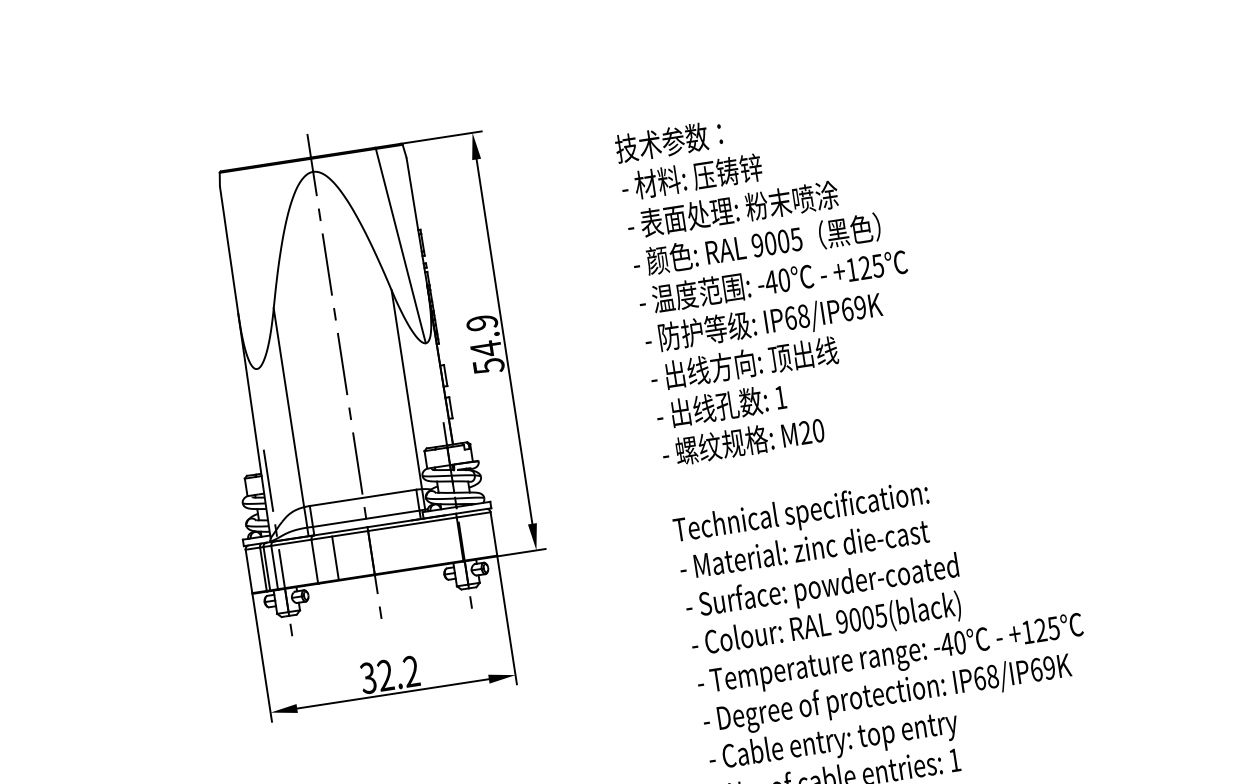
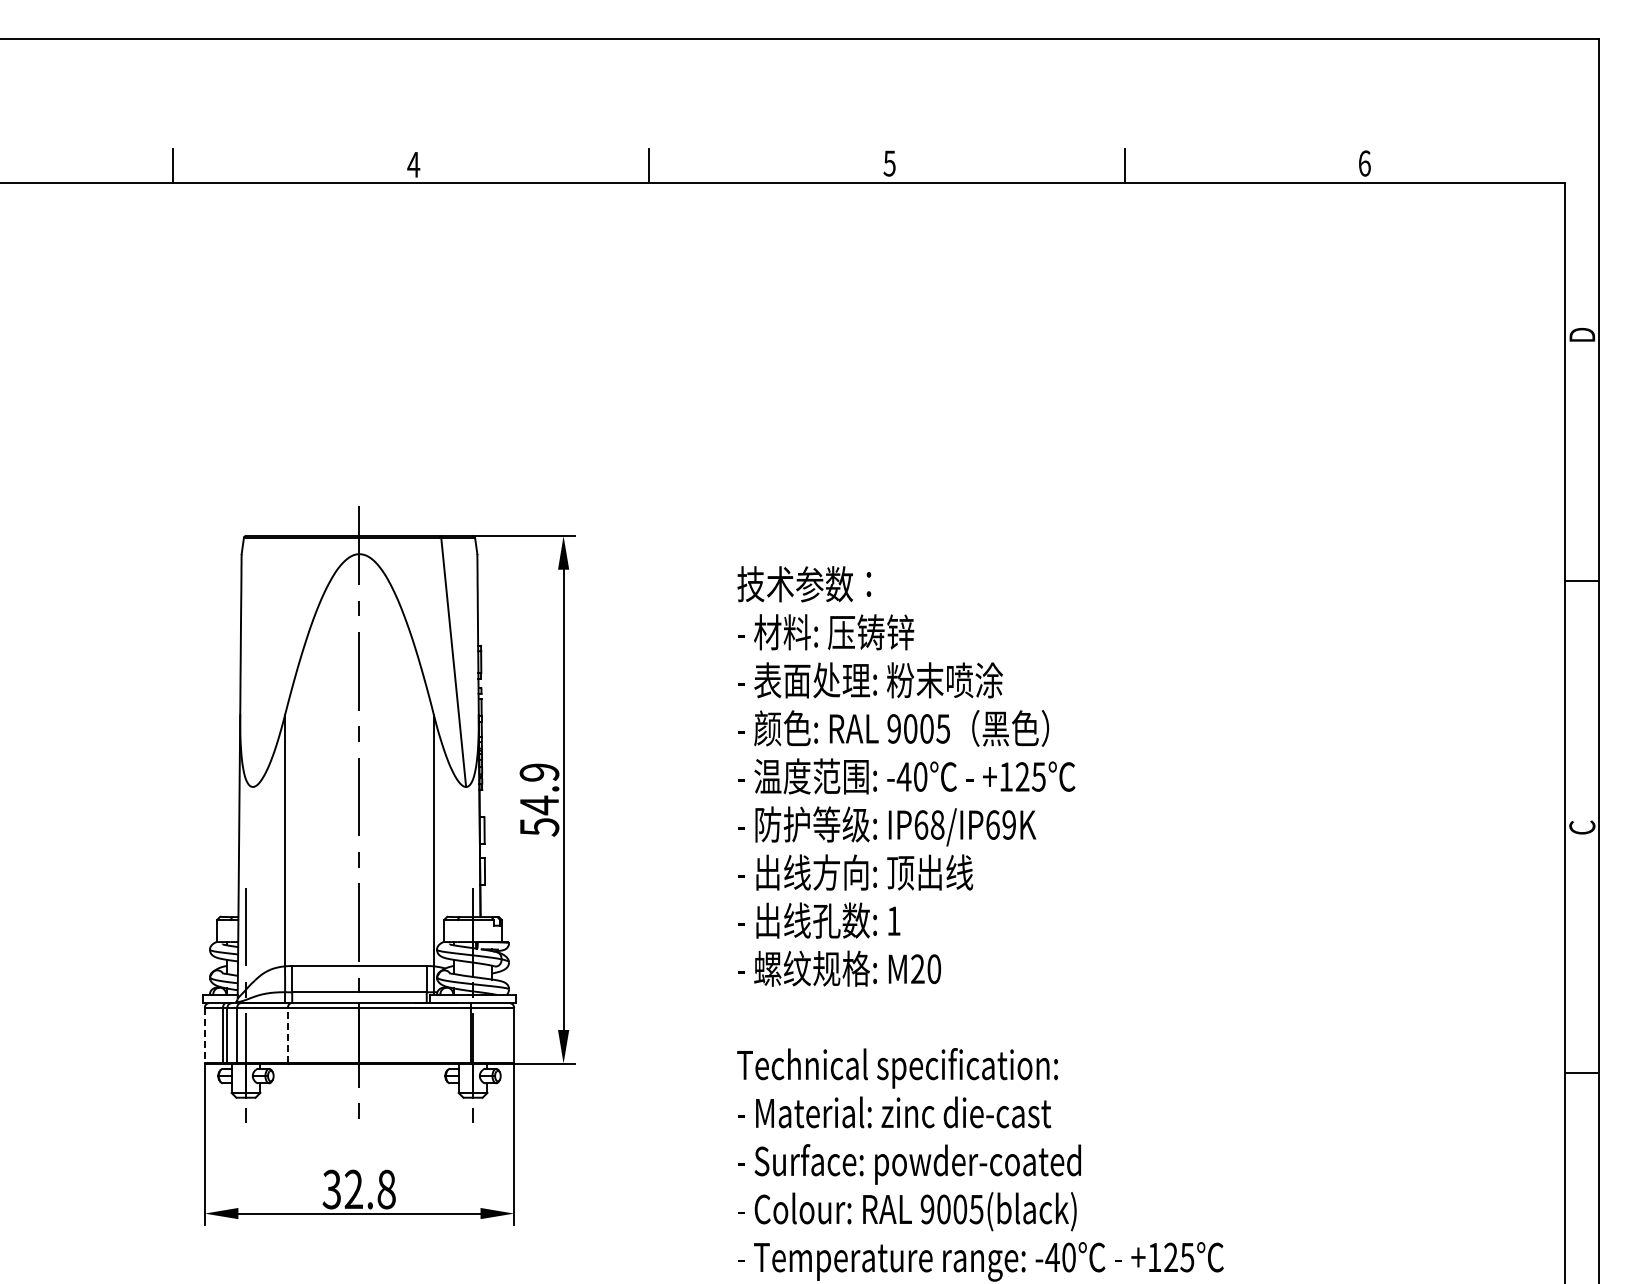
line: (335, 557) -> (314, 1034), removed
line: (314, 560) -> (287, 1034), solid -> dashed
line: (248, 571) -> (204, 1035), solid -> dashed
text: (411, 671) -> (386, 1189), 32.2 -> 32.8

